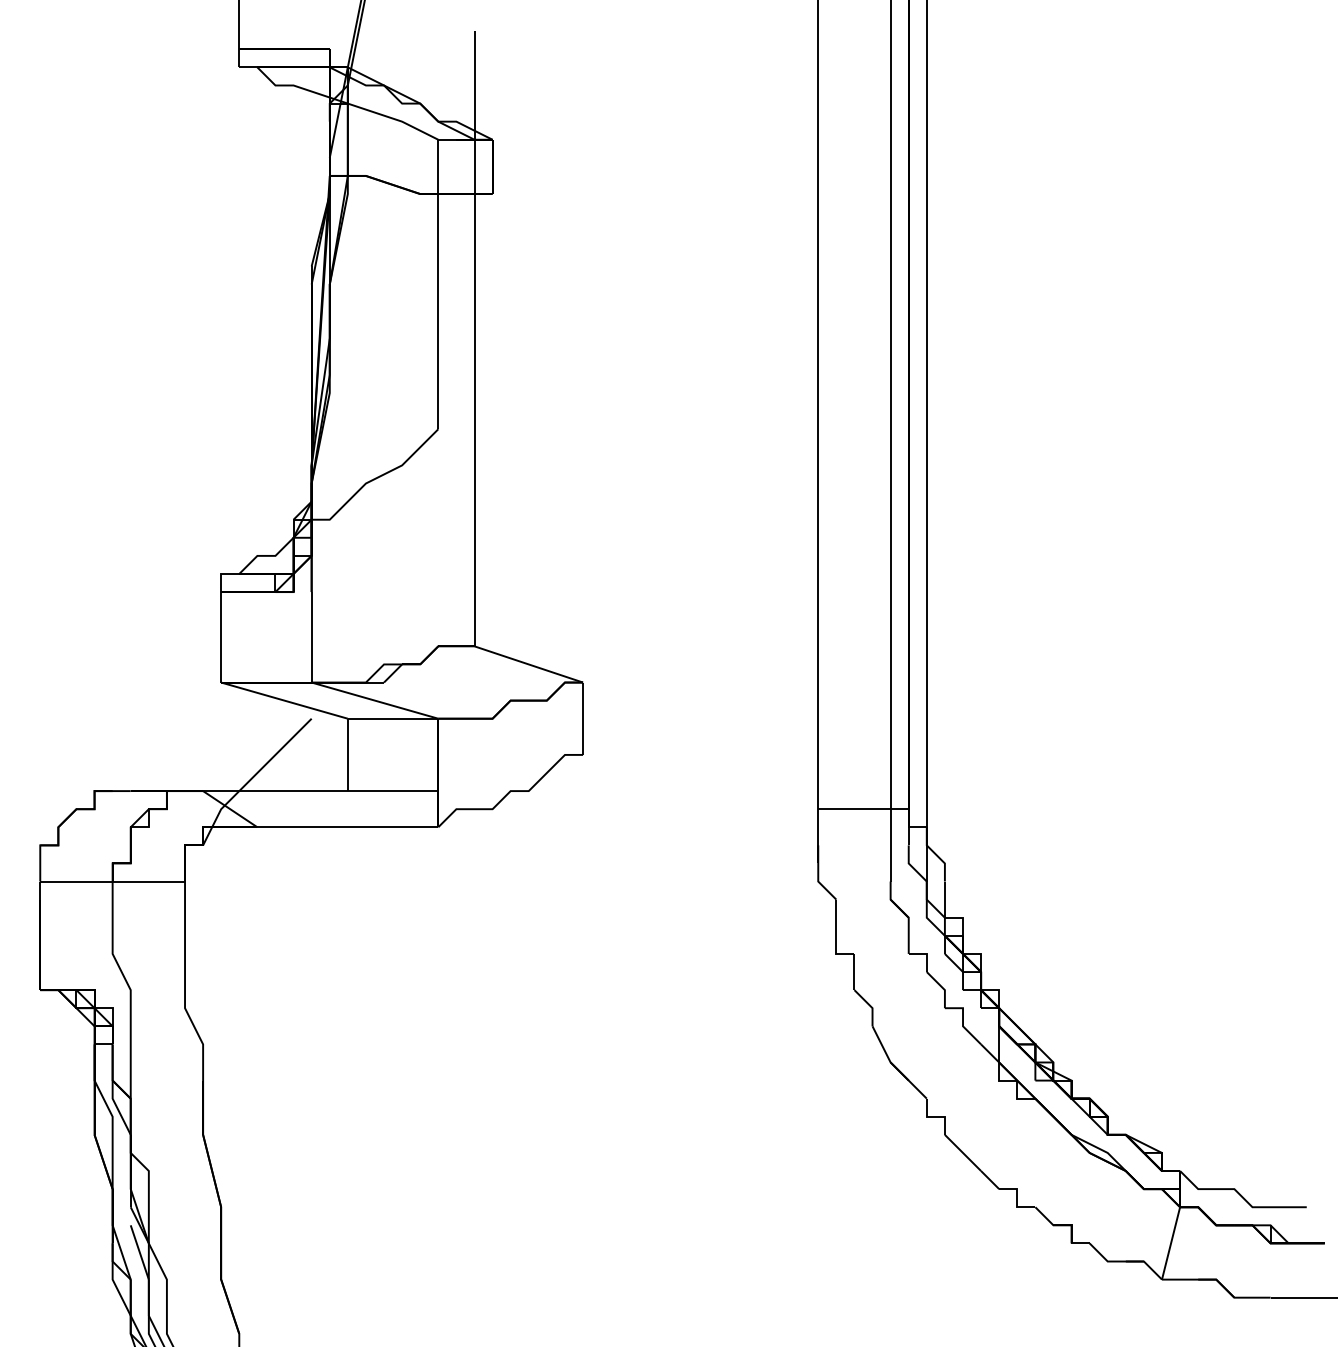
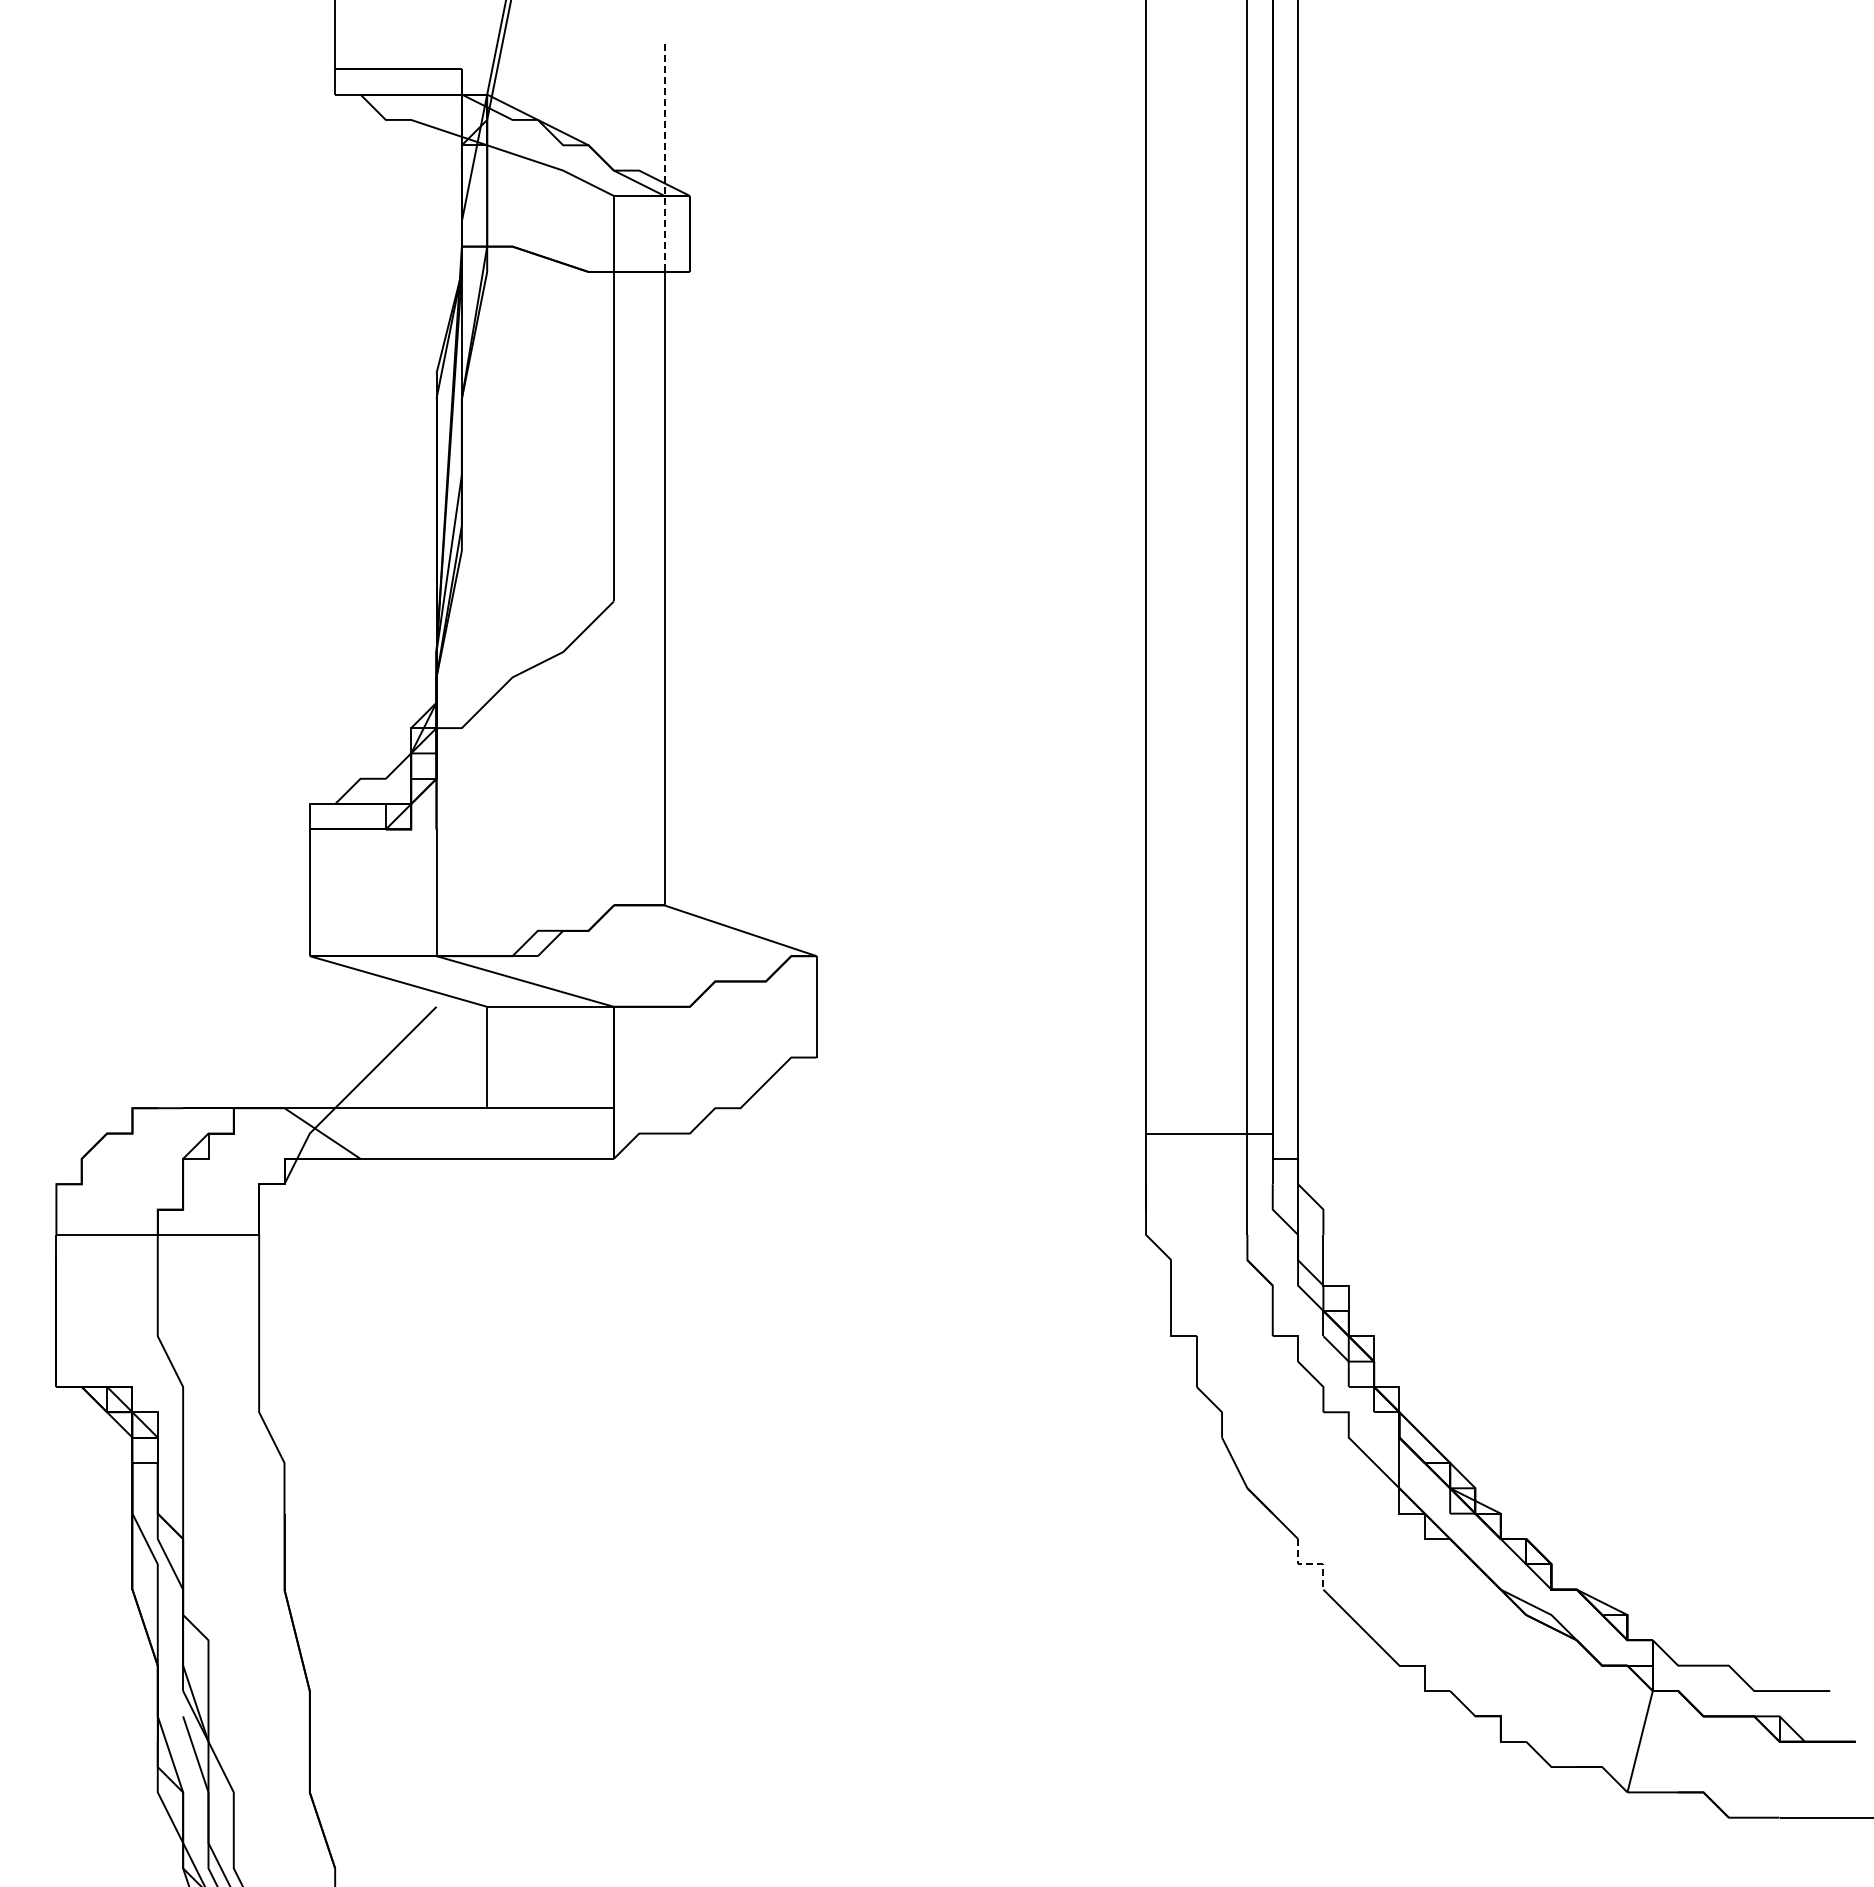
line: (474, 113) -> (664, 158), solid -> dashed
line: (935, 1116) -> (1310, 1564), solid -> dashed

